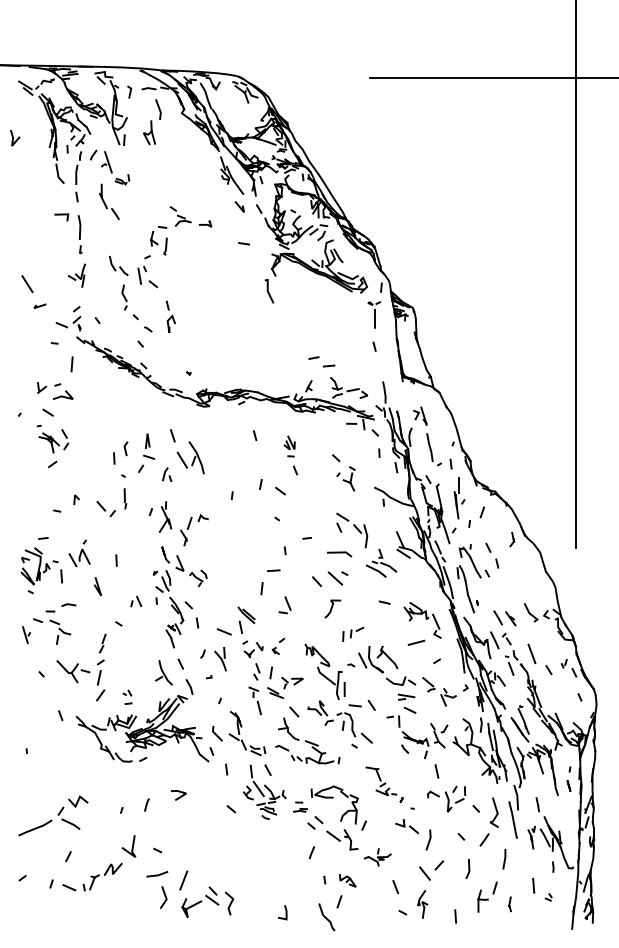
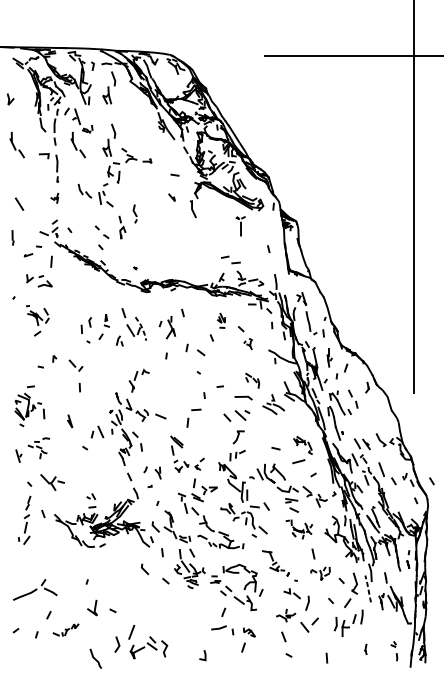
part: (152, 195) -> (109, 140), added
part: (23, 201) -> (16, 144), added
line: (239, 206) -> (171, 197), moved
part: (76, 275) -> (54, 197), size x0.6
part: (124, 297) -> (135, 213), moved
line: (39, 305) -> (28, 254), moved
part: (374, 314) -> (240, 225), moved
line: (47, 412) -> (33, 296), removed
part: (149, 446) -> (107, 320), size x0.7
part: (289, 446) -> (221, 320), moved
line: (198, 457) -> (142, 328), solid -> dashed
part: (345, 478) -> (247, 343), size x0.6
part: (125, 498) -> (13, 237), moved
part: (459, 498) -> (329, 358), size x0.6
part: (160, 516) -> (167, 327), moved
part: (352, 530) -> (252, 381), size x0.6
part: (79, 553) -> (56, 397), removed
line: (116, 560) -> (79, 387), moved
part: (136, 601) -> (97, 432), size x1.6
line: (384, 602) -> (275, 448), moved
part: (284, 605) -> (204, 434), removed
part: (422, 619) -> (303, 444), size x0.7
part: (54, 623) -> (38, 447), size x0.7
line: (223, 631) -> (160, 416), moved
part: (353, 633) -> (237, 455), moved
part: (220, 658) -> (158, 472), size x0.7
part: (101, 667) -> (27, 520), moved
line: (601, 670) -> (431, 481), added
part: (256, 671) -> (183, 482), removed
part: (163, 672) -> (117, 483), removed
part: (127, 696) -> (91, 500), size x1.4
line: (294, 711) -> (195, 511), moved
part: (417, 737) -> (299, 529), size x0.6
line: (201, 792) -> (144, 569), added
line: (179, 796) -> (128, 572), removed
part: (446, 798) -> (320, 573), size x0.7
line: (78, 801) -> (56, 575), removed
line: (146, 804) -> (104, 577), removed
line: (513, 820) -> (368, 589), solid -> dashed
part: (377, 857) -> (285, 615), moved
line: (553, 866) -> (397, 656), moved
line: (157, 874) -> (219, 628), moved
part: (92, 876) -> (66, 629), size x0.6
line: (533, 885) -> (382, 635), removed
part: (487, 896) -> (349, 625), moved
part: (422, 904) -> (303, 649), removed
line: (326, 917) -> (95, 658), moved

